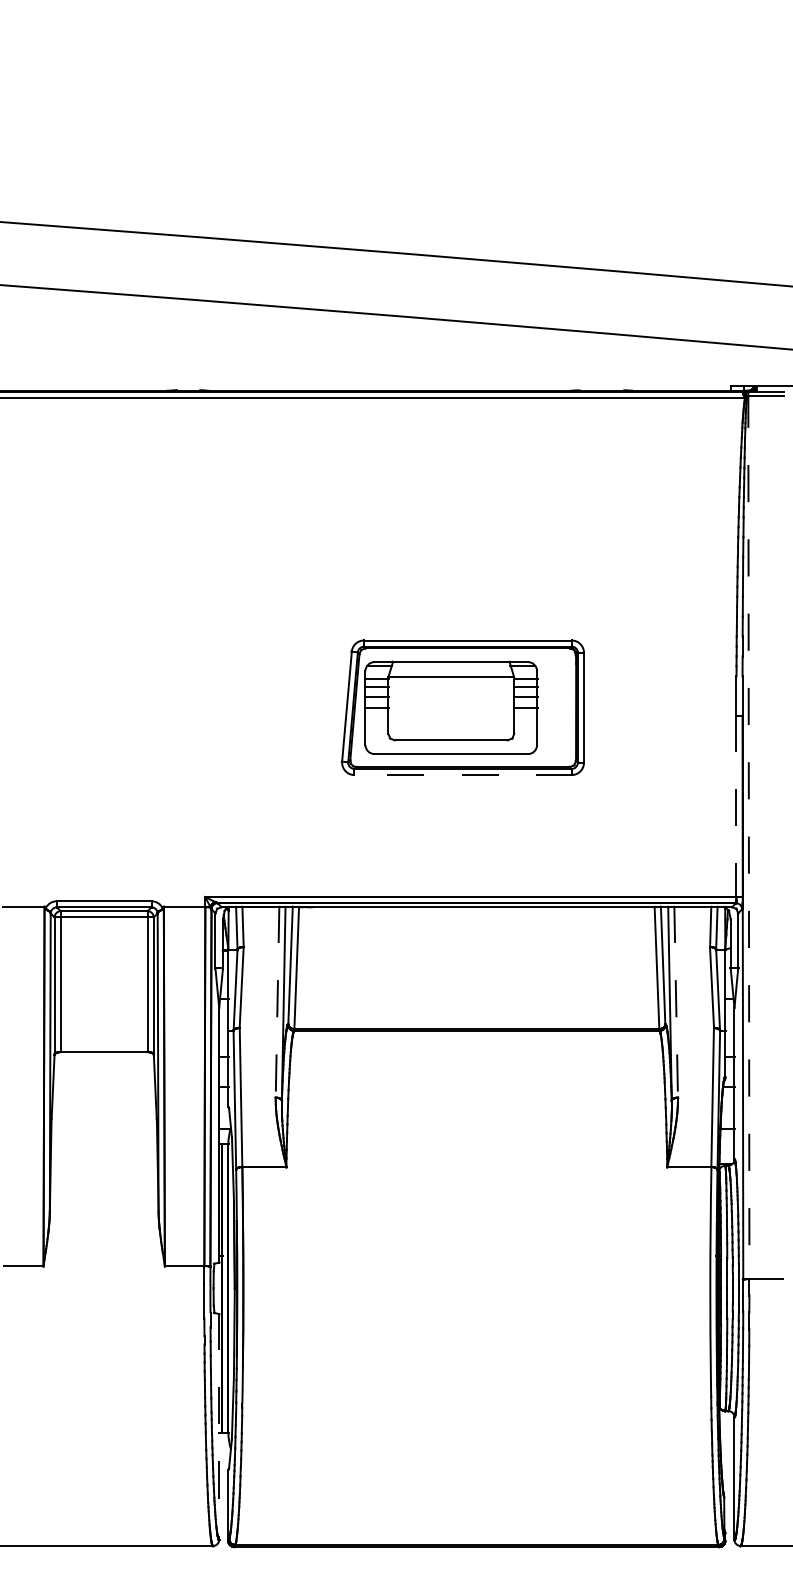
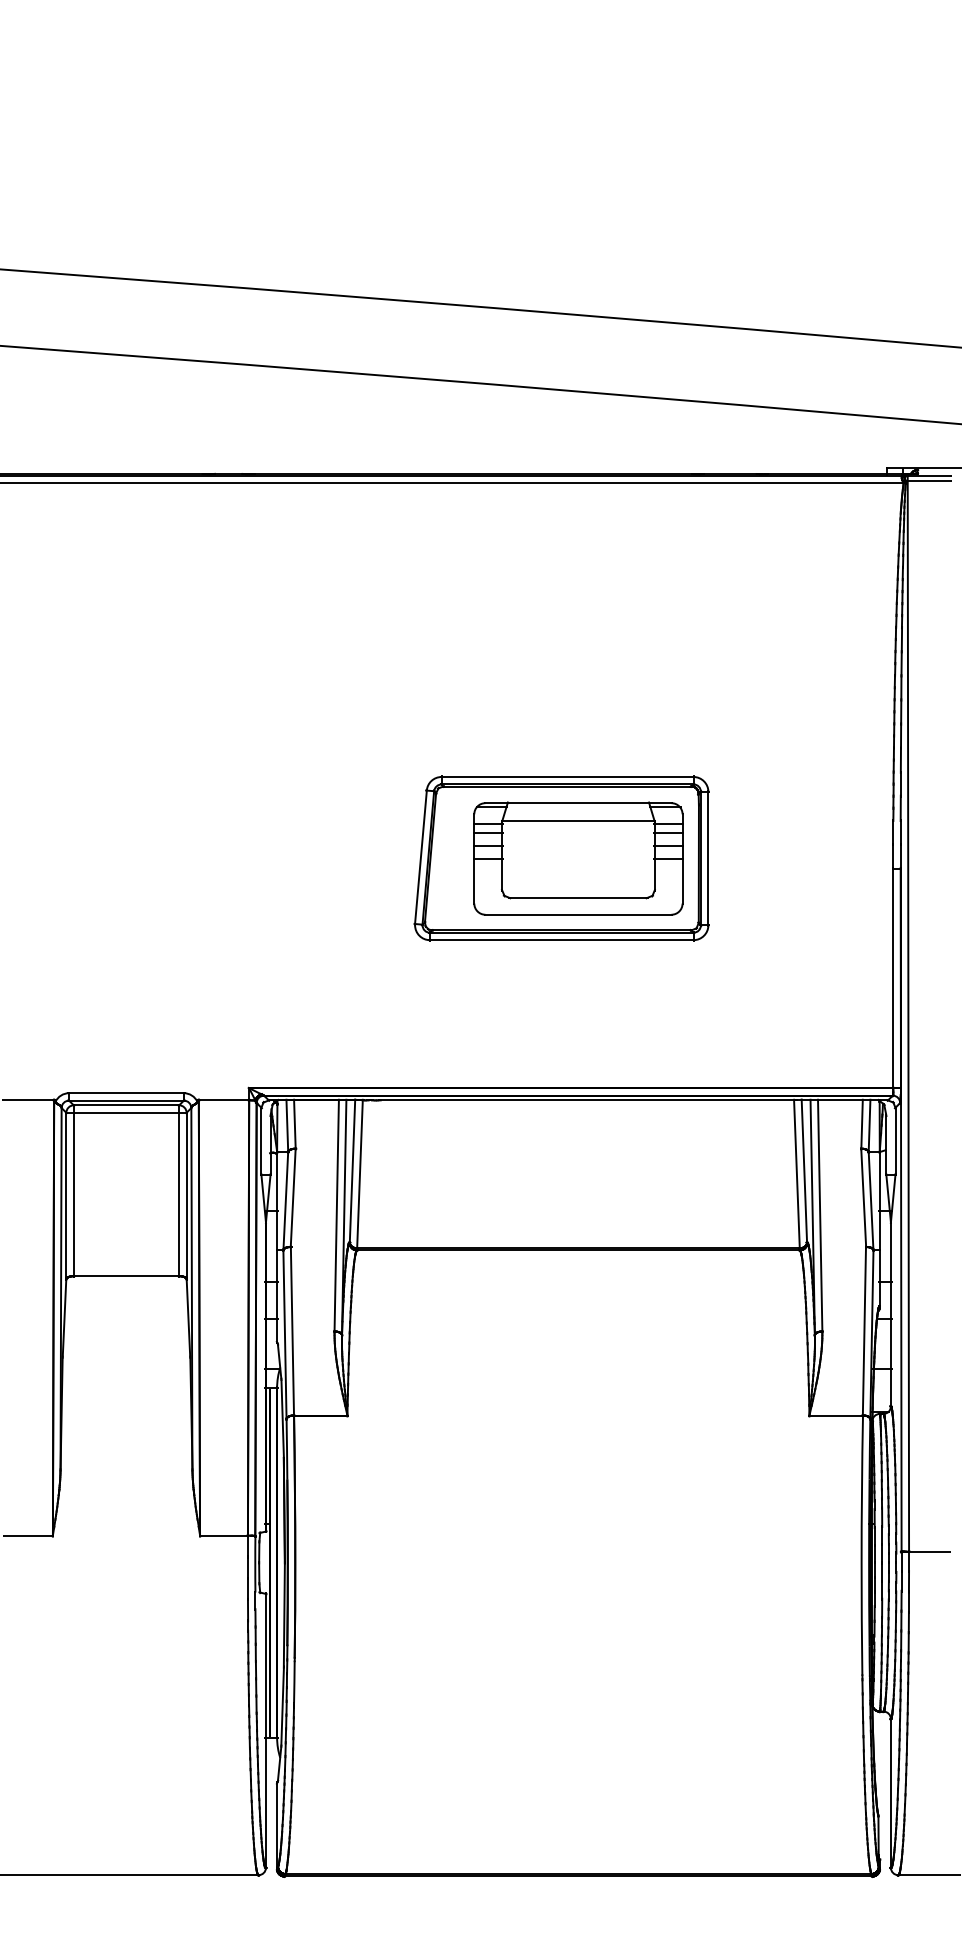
part: (451, 707) -> (578, 858), moved
line: (462, 775) -> (561, 940), dashed -> solid
line: (736, 806) -> (893, 978), dashed -> solid
line: (748, 835) -> (908, 1013), dashed -> solid
line: (277, 1002) -> (336, 1216), dashed -> solid
line: (676, 1002) -> (820, 1216), dashed -> solid
line: (218, 1426) -> (265, 1730), dashed -> solid

